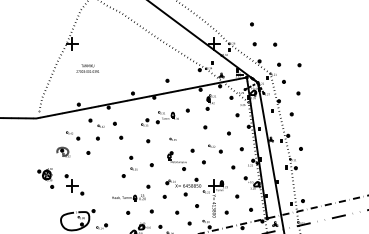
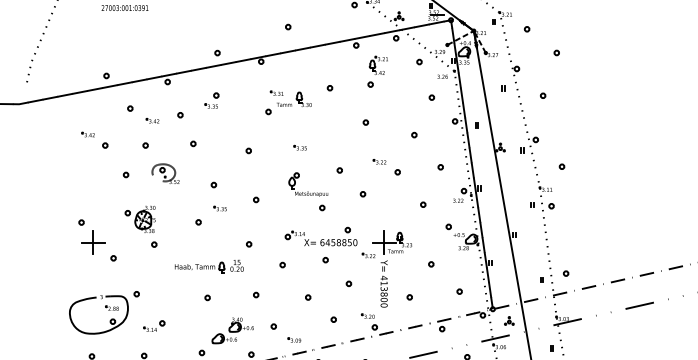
part: (145, 122) -> (212, 100), moved
part: (63, 151) -> (165, 171), moved
part: (45, 178) -> (140, 227), moved

